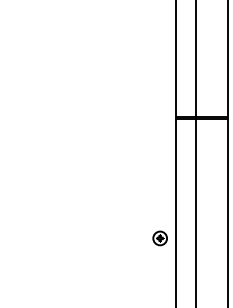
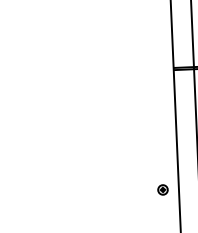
part: (159, 238) -> (162, 190), size x0.7

